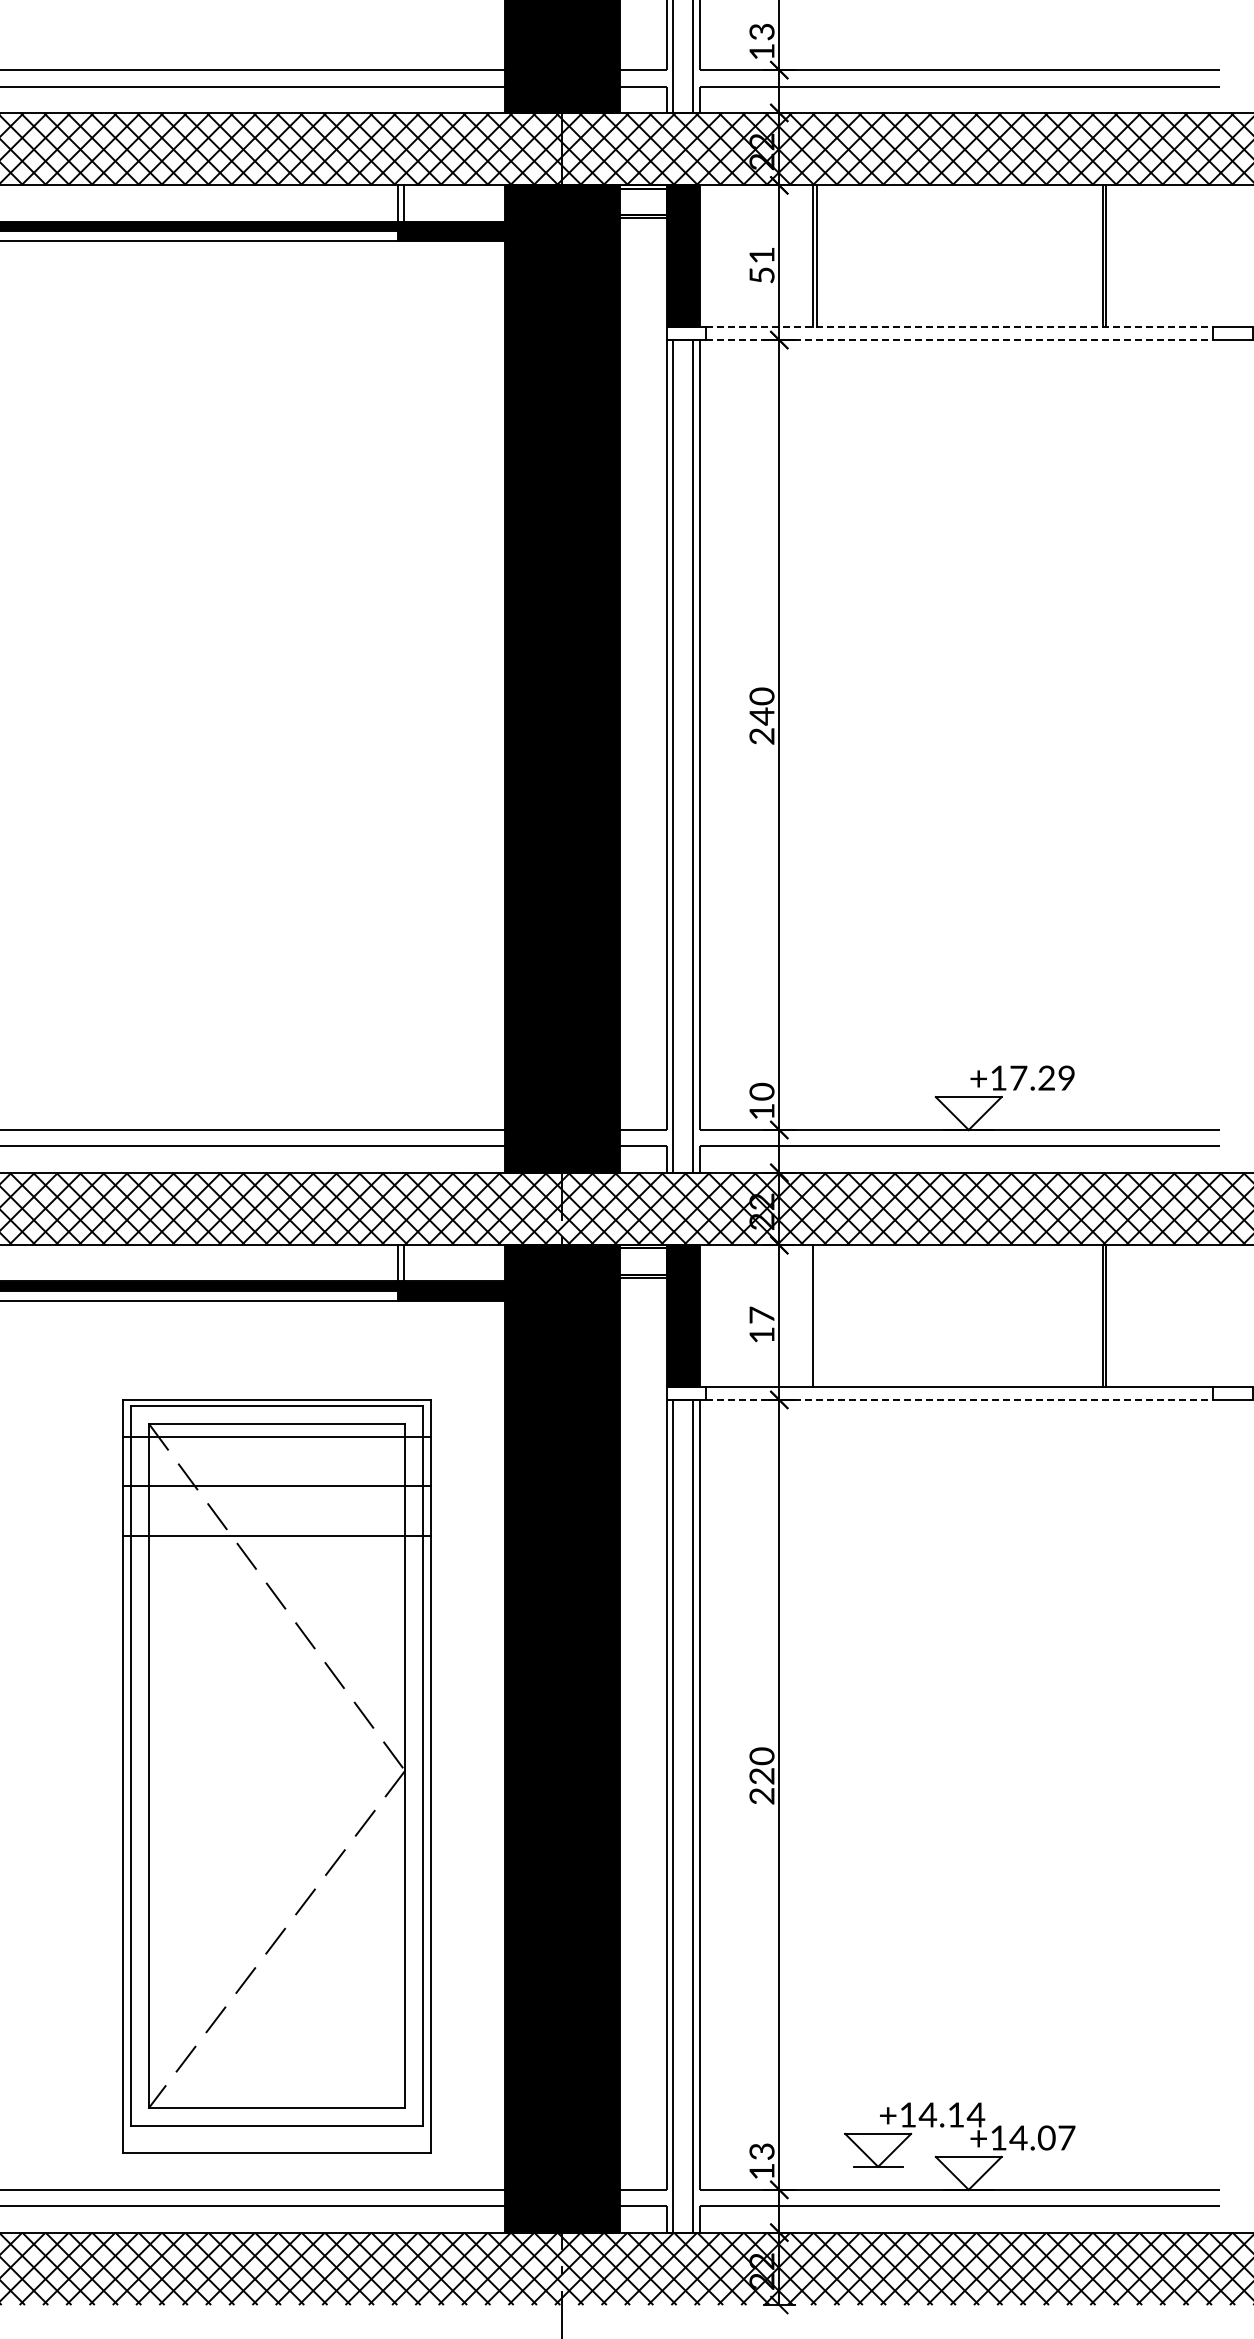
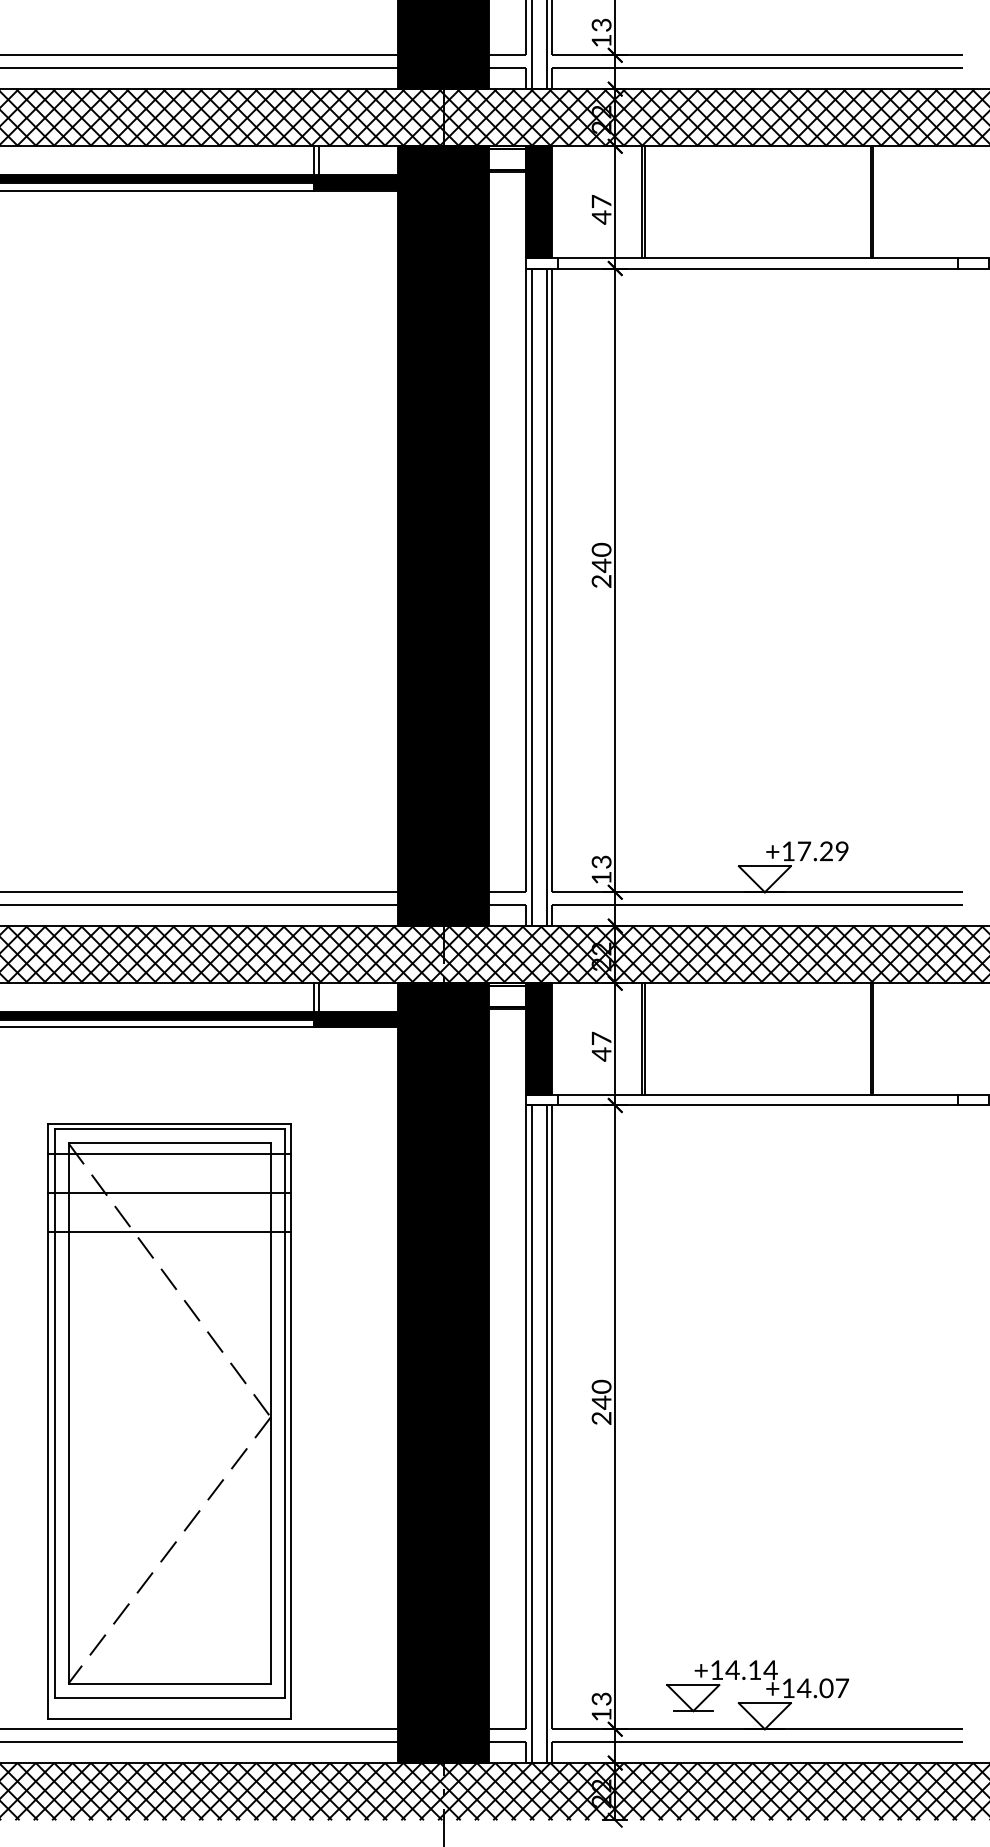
text: (761, 265) -> (601, 209), 51 -> 47
line: (960, 326) -> (758, 257), dashed -> solid
line: (960, 340) -> (758, 268), dashed -> solid
text: (761, 1091) -> (601, 861), 10 -> 13
line: (816, 1315) -> (644, 1038), added
text: (761, 1335) -> (601, 1054), 17 -> 47
line: (960, 1399) -> (758, 1105), dashed -> solid
part: (276, 1776) -> (169, 1421), moved
text: (761, 1776) -> (601, 1402), 220 -> 240

